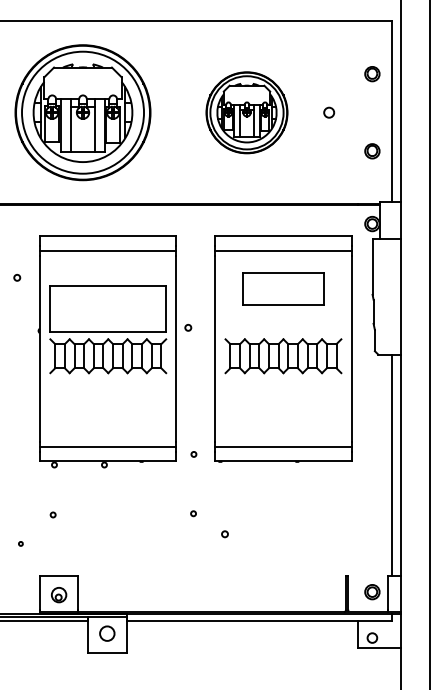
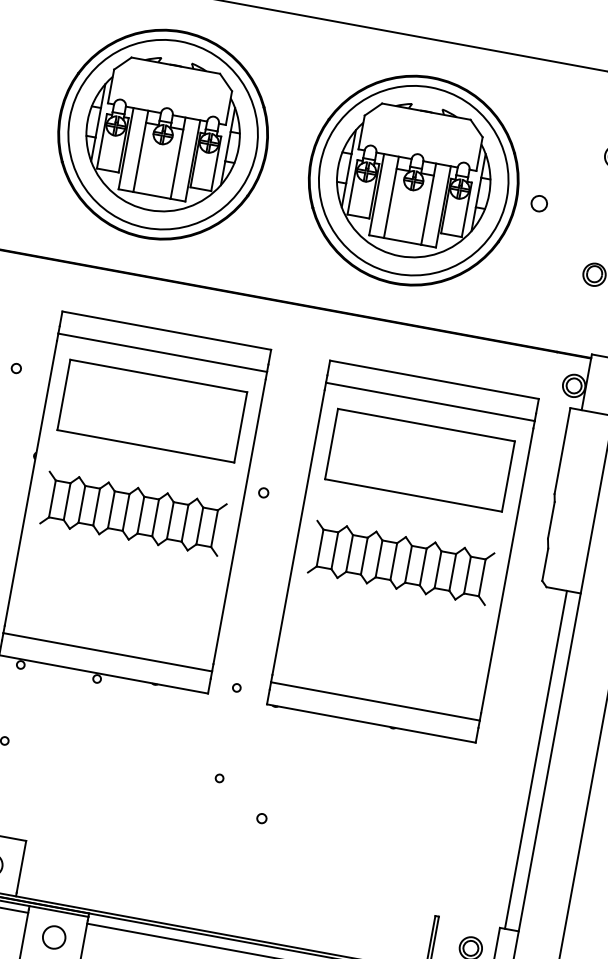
part: (246, 112) -> (413, 180), size x1.67
part: (283, 288) -> (420, 459), size x1.43
part: (107, 308) -> (151, 410), moved

